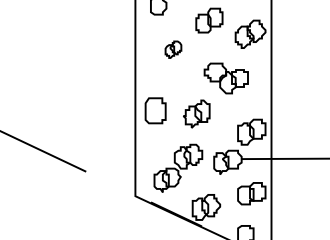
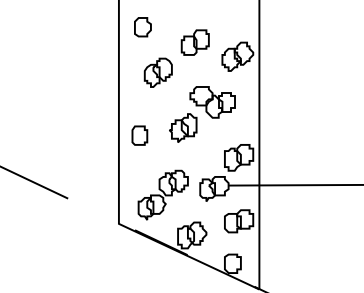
part: (172, 49) -> (157, 72), size x1.67
part: (155, 110) -> (139, 135), size x0.71
part: (196, 113) -> (183, 127), moved

